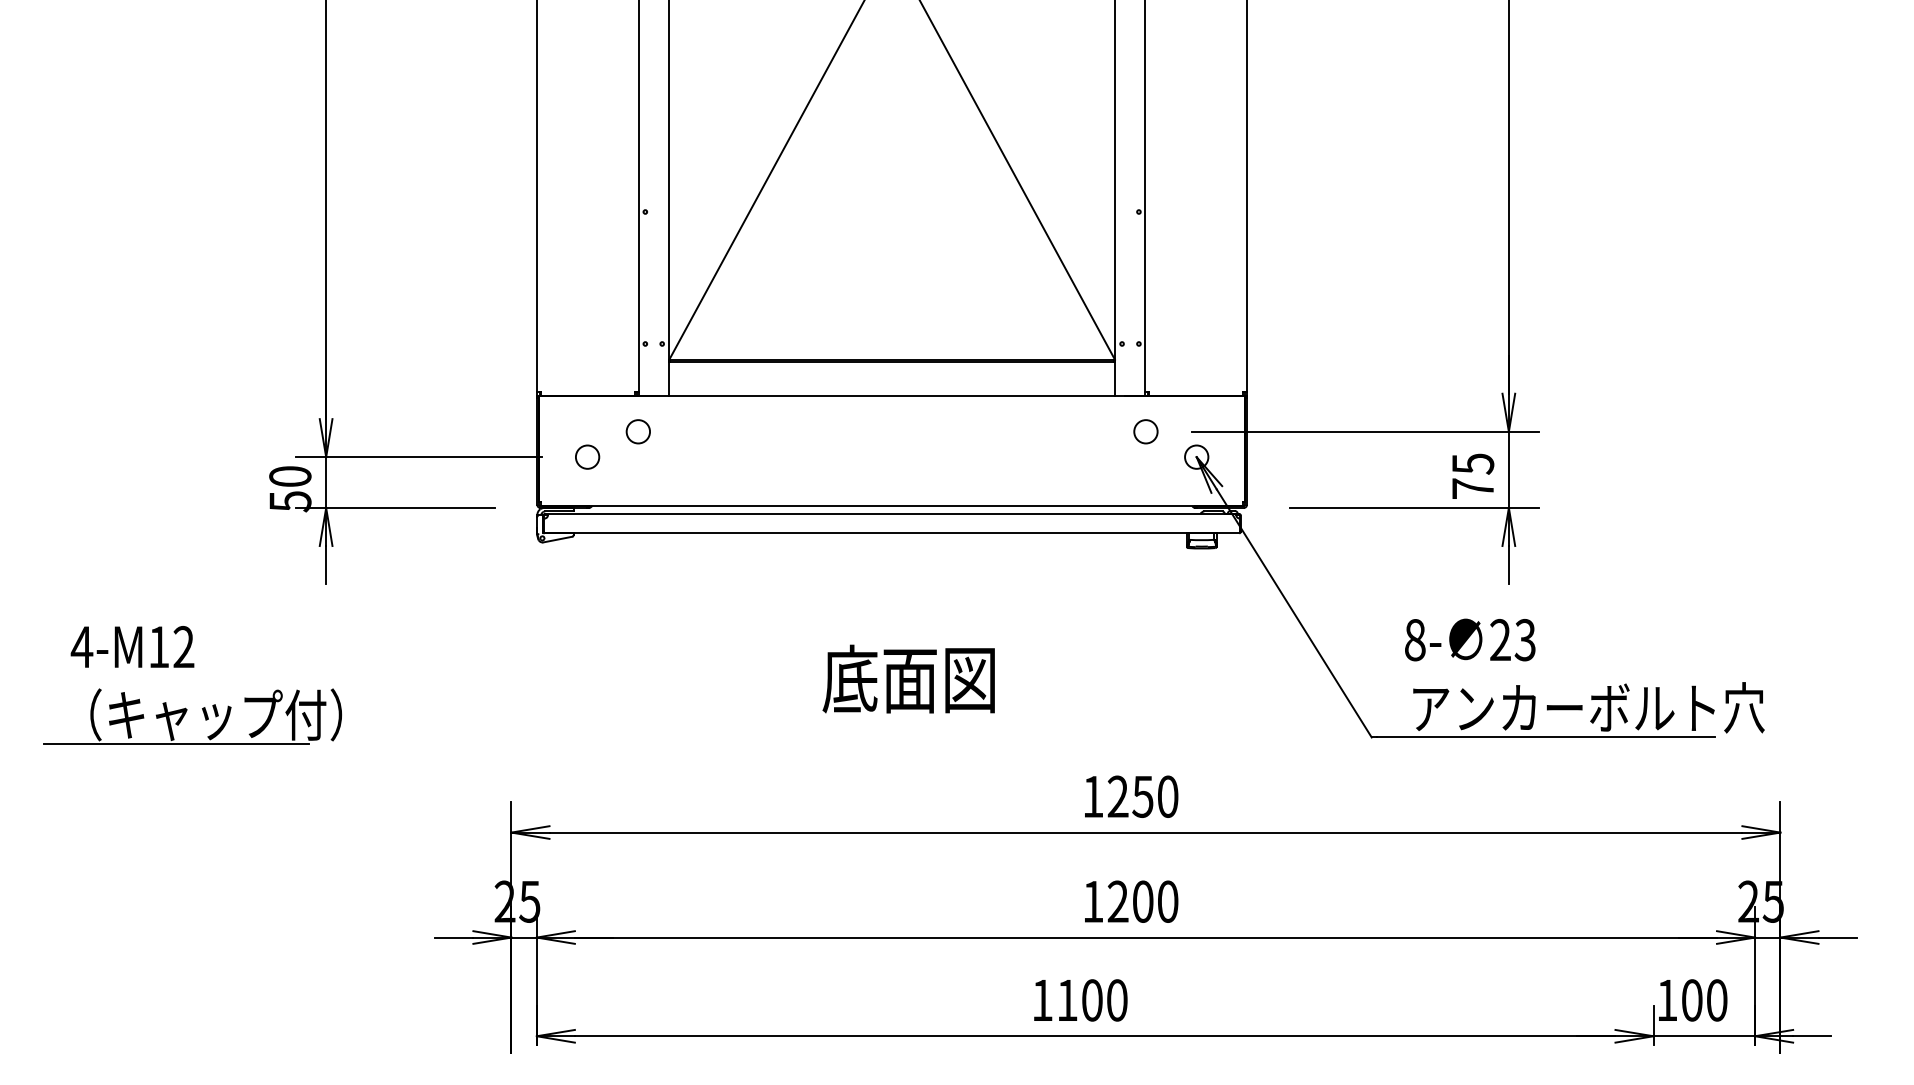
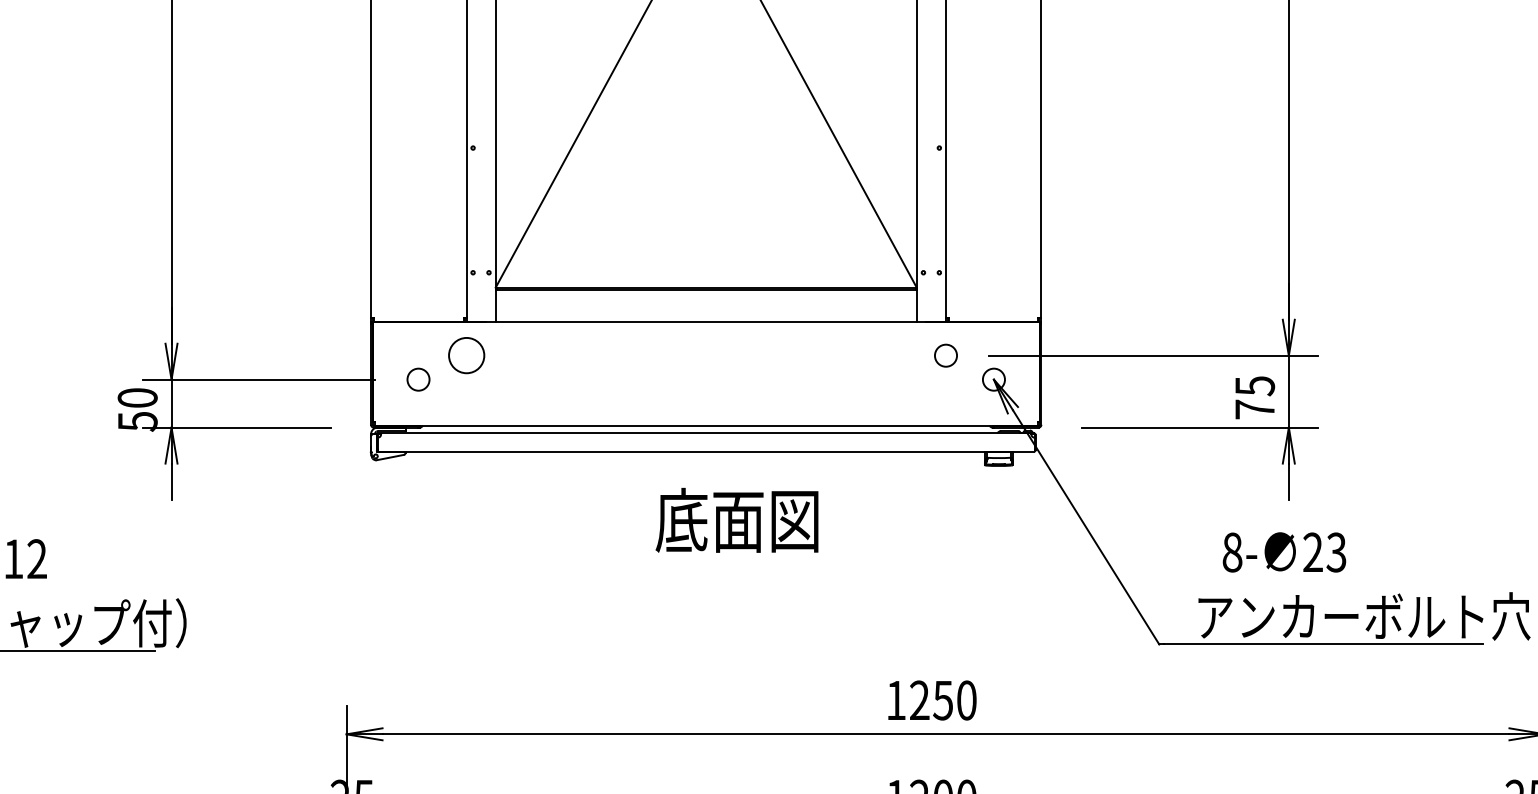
circle: (637, 431) -> (465, 355), size x1.6
text: (1470, 639) -> (1284, 551), moved
text: (908, 678) -> (736, 519), moved

